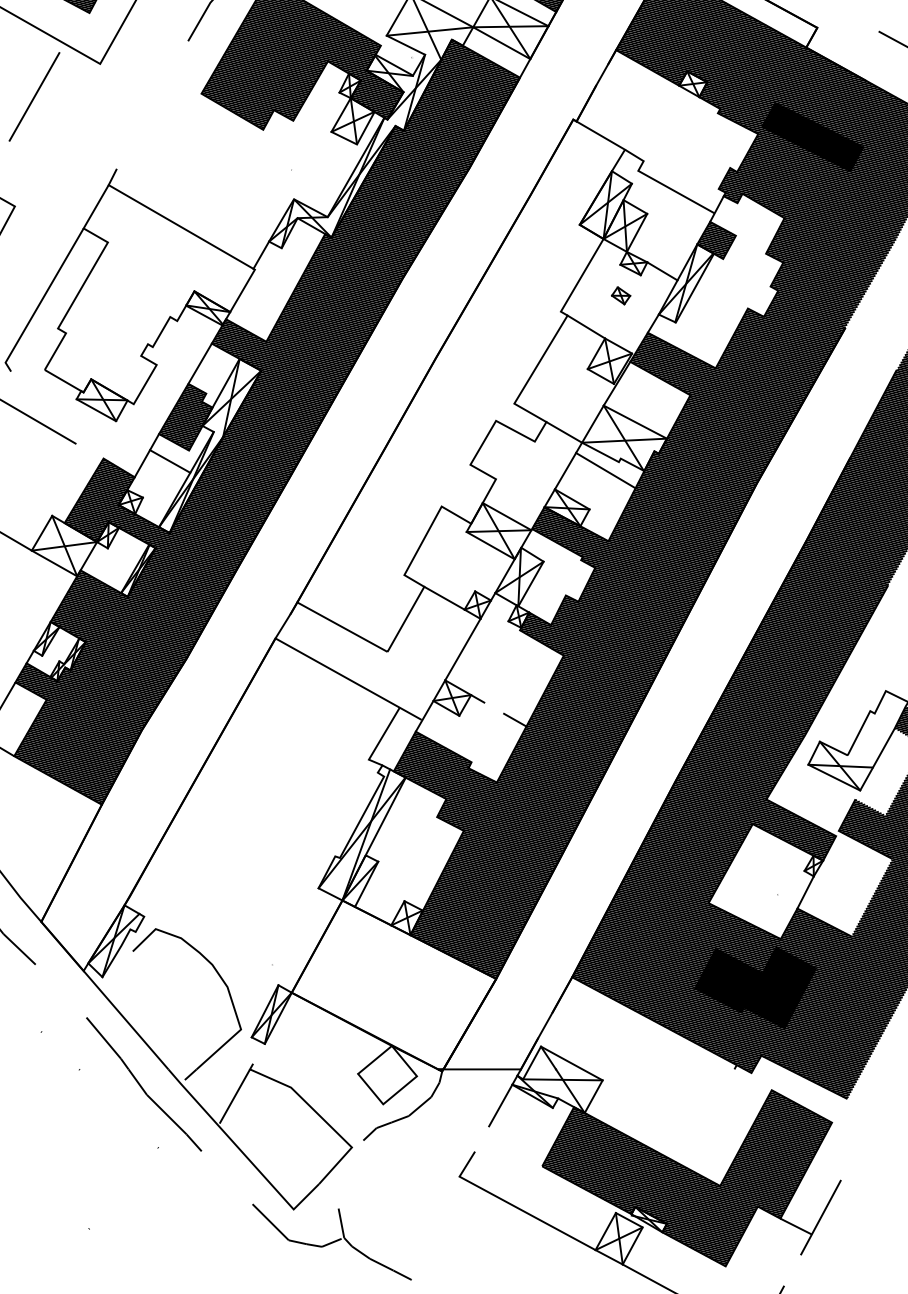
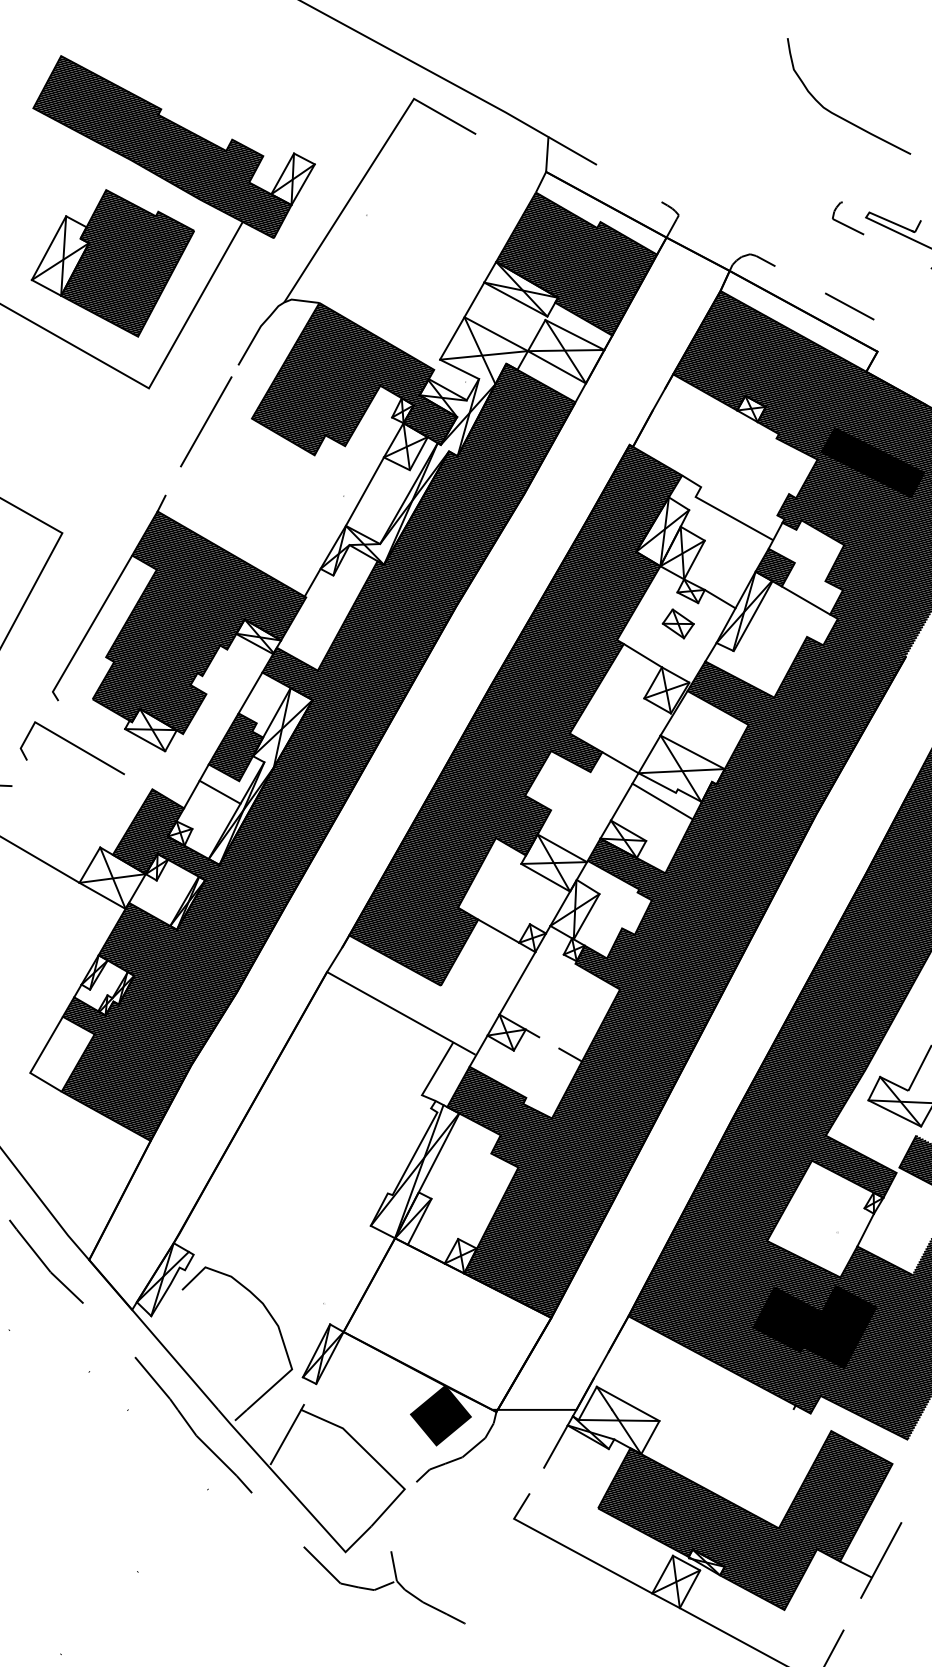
line: (34, 96) -> (206, 421), moved
line: (312, 165) -> (364, 491), added
line: (746, 272) -> (805, 600), added
hatch: (149, 294) -> (199, 622), added
part: (620, 295) -> (677, 623), size x1.67
hatch: (460, 385) -> (515, 715), added
fill: (387, 1074) -> (440, 1415), added

